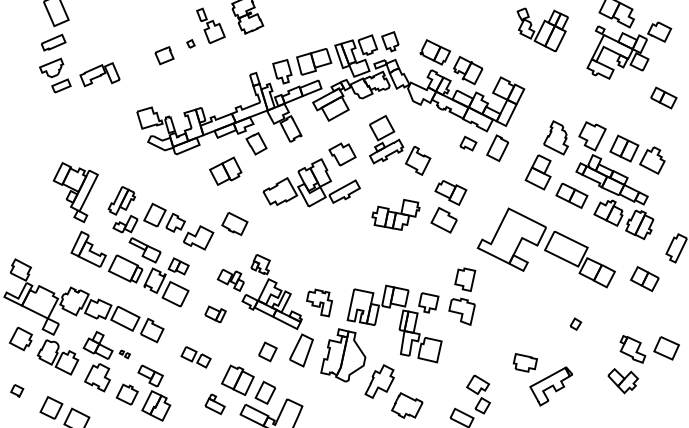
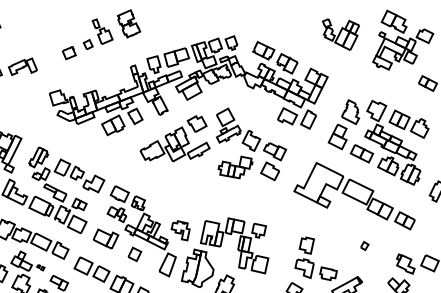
part: (190, 43) -> (87, 44), size x1.67
part: (468, 143) -> (287, 116), size x1.67
part: (400, 145) -> (238, 129), moved
part: (225, 170) -> (113, 124), moved
part: (234, 223) -> (119, 193), moved
part: (644, 279) -> (404, 221), moved
part: (462, 296) -> (304, 257), moved
part: (215, 314) -> (105, 239), size x1.67
part: (267, 351) -> (134, 254), moved
part: (195, 357) -> (91, 269), size x1.67

